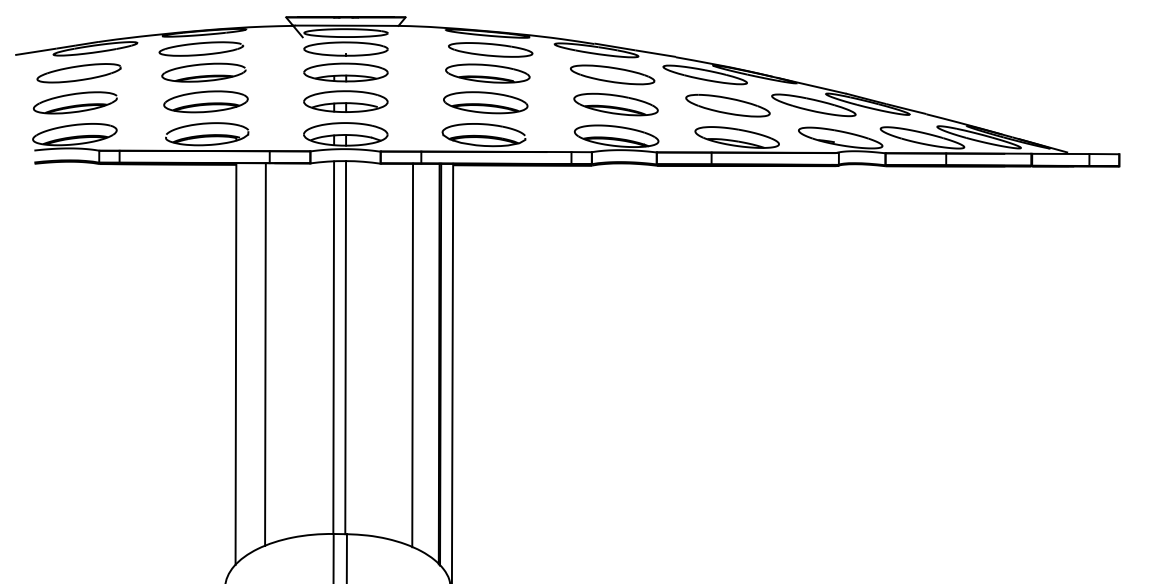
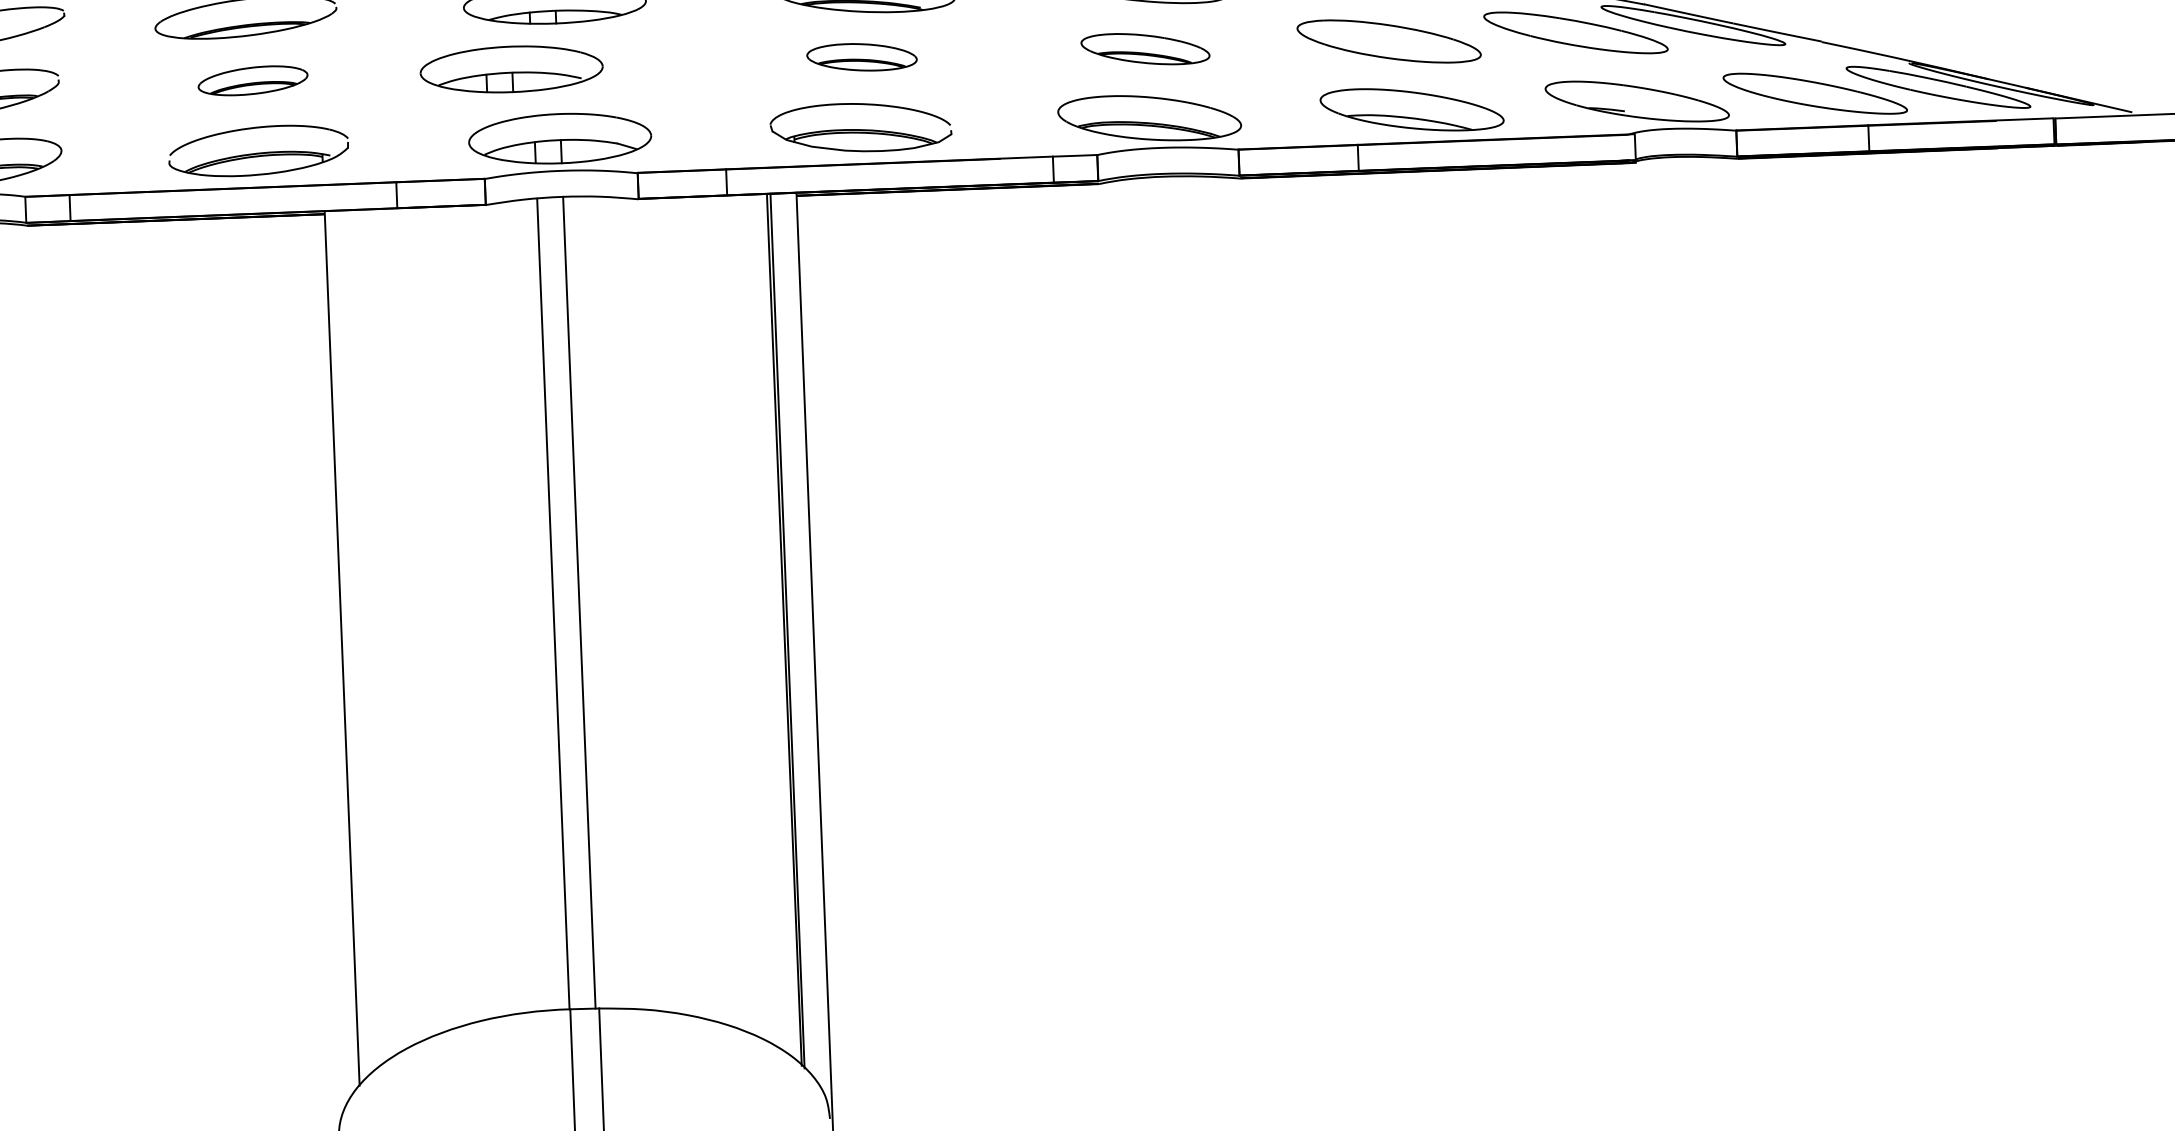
part: (205, 101) -> (251, 79), size x0.6
part: (345, 101) -> (510, 69), moved
part: (485, 102) -> (861, 56), size x0.6
part: (615, 104) -> (1144, 49), size x0.7
line: (265, 354) -> (405, 624), removed
line: (412, 355) -> (725, 613), removed

